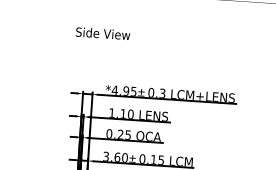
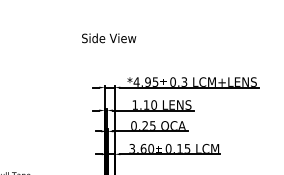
text: (103, 33) -> (109, 38), moved

